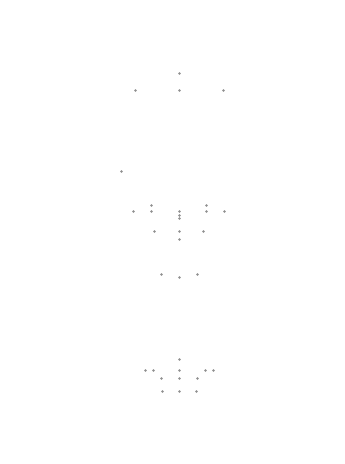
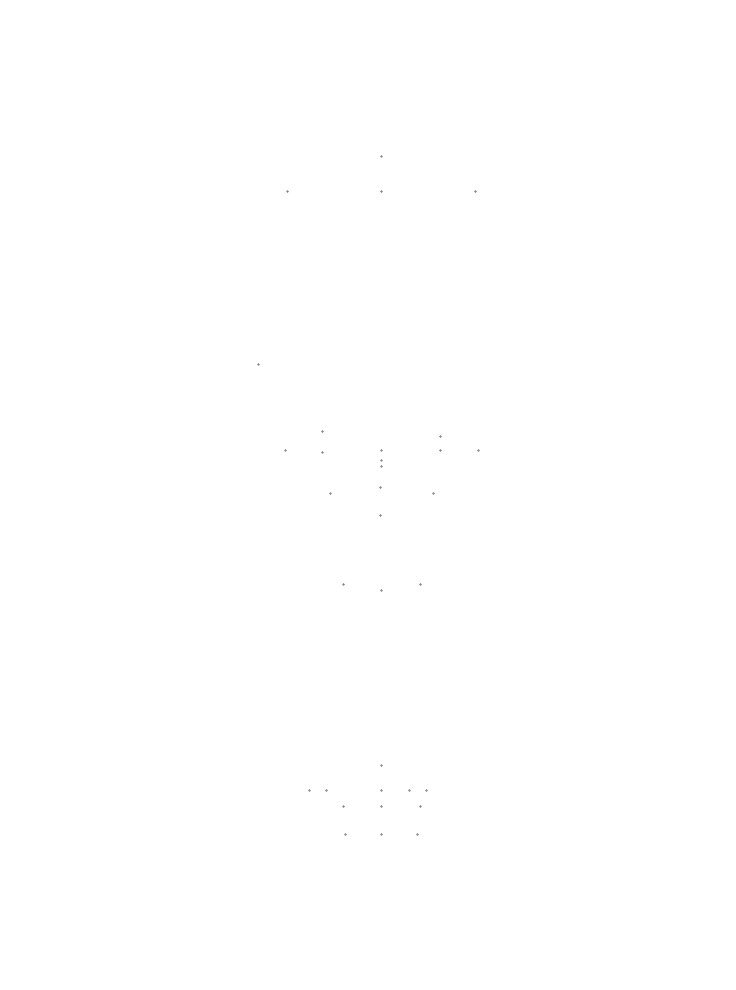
part: (151, 208) -> (323, 444), size x1.6
part: (179, 235) -> (382, 502), size x1.6
part: (209, 370) -> (419, 790), moved

